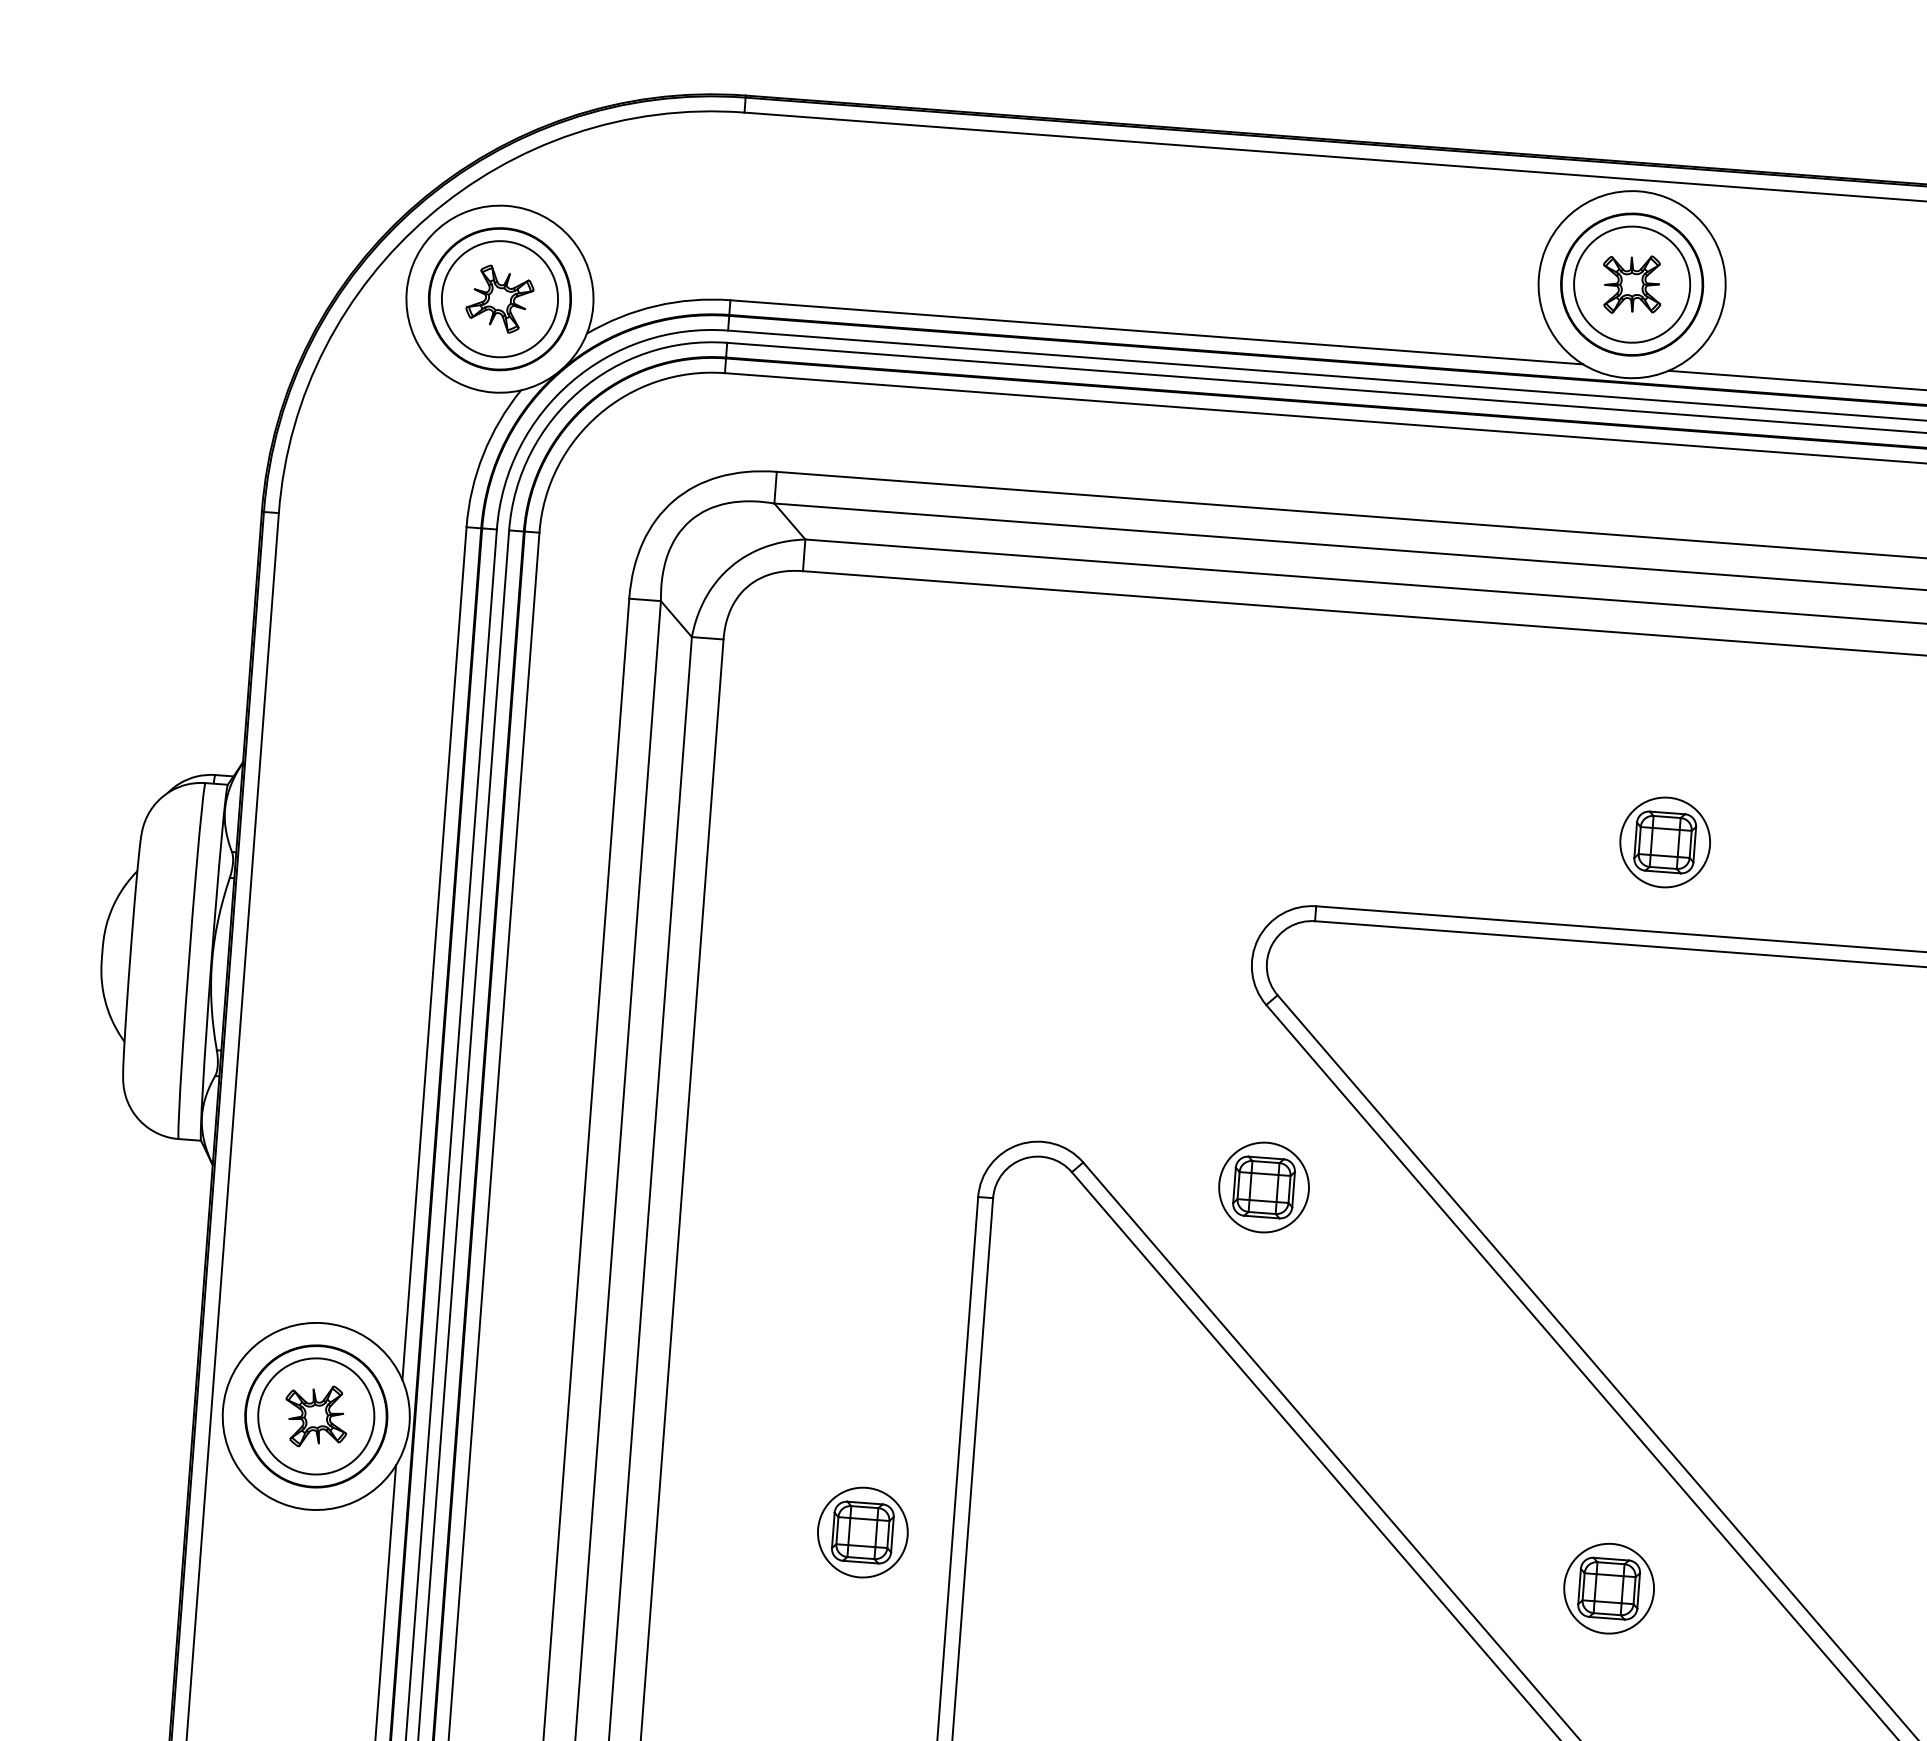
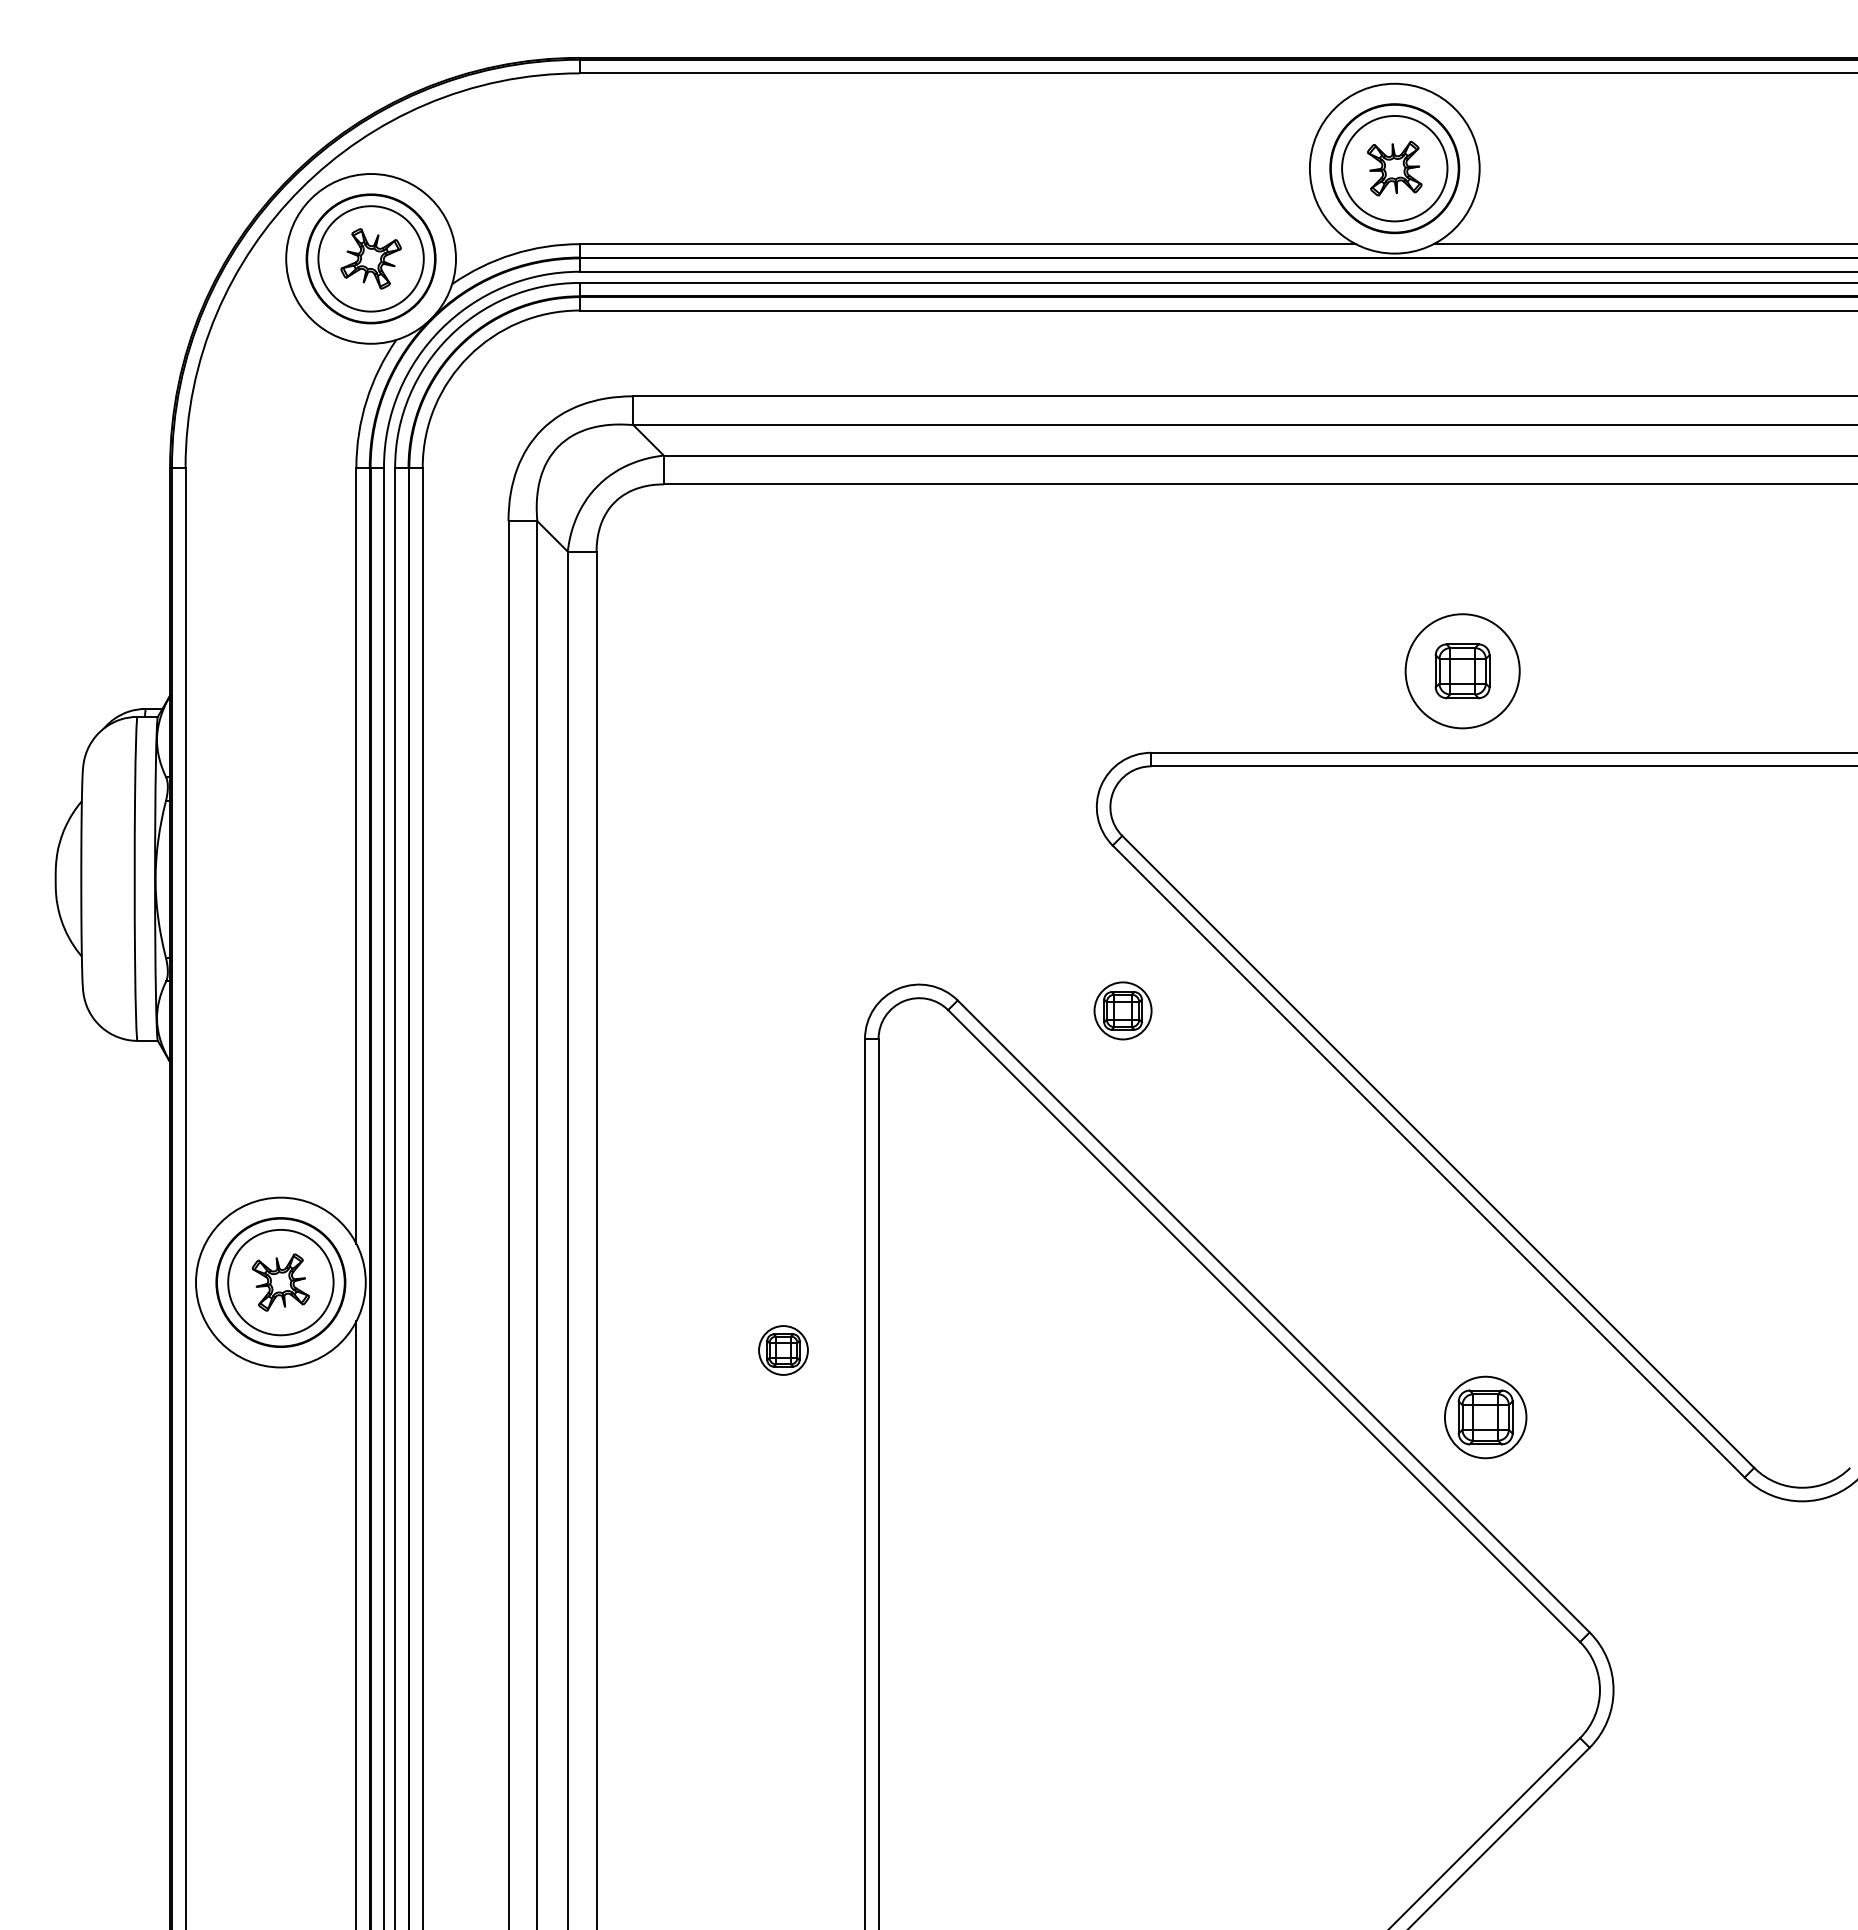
circle: (1664, 842) -> (1462, 671), size x1.4
part: (1263, 1187) -> (1122, 1010), size x0.7
part: (862, 1532) -> (783, 1350), size x0.6
part: (1608, 1588) -> (1485, 1417), moved

